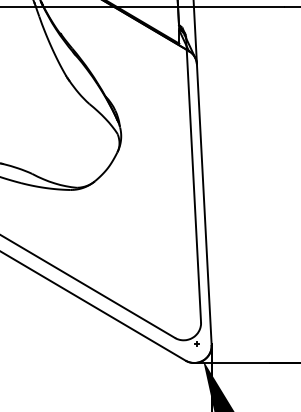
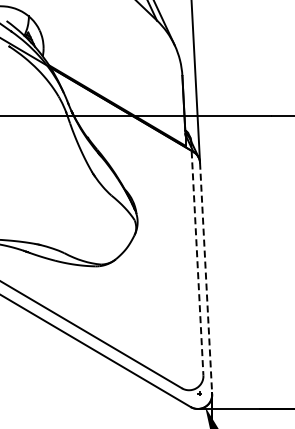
line: (193, 179) -> (197, 257), solid -> dashed
line: (204, 204) -> (206, 278), solid -> dashed

